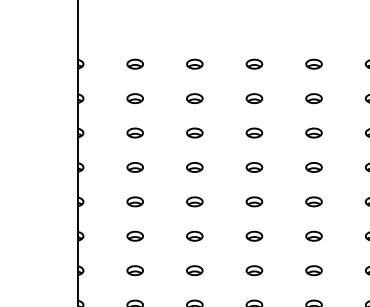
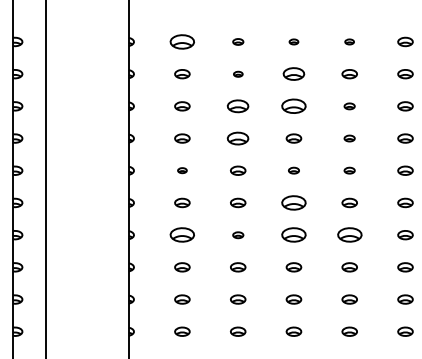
part: (135, 63) -> (182, 41), size x1.6
part: (195, 63) -> (238, 41), size x0.7
part: (253, 63) -> (293, 41), size x0.6
part: (313, 63) -> (349, 41), size x0.6
part: (195, 98) -> (238, 74), size x0.6
part: (253, 98) -> (293, 74), size x1.4
part: (195, 133) -> (238, 106), size x1.4
part: (253, 133) -> (293, 106), size x1.6
part: (313, 133) -> (349, 106), size x0.7
part: (195, 167) -> (238, 138), size x1.4
part: (313, 167) -> (349, 138), size x0.7
part: (135, 201) -> (182, 170), size x0.6
part: (253, 201) -> (293, 170), size x0.7
part: (313, 201) -> (349, 170), size x0.7
part: (253, 235) -> (293, 202), size x1.6
part: (135, 271) -> (182, 235), size x1.6
part: (195, 271) -> (238, 235), size x0.7
part: (253, 271) -> (293, 235), size x1.6
part: (313, 271) -> (349, 235), size x1.6

